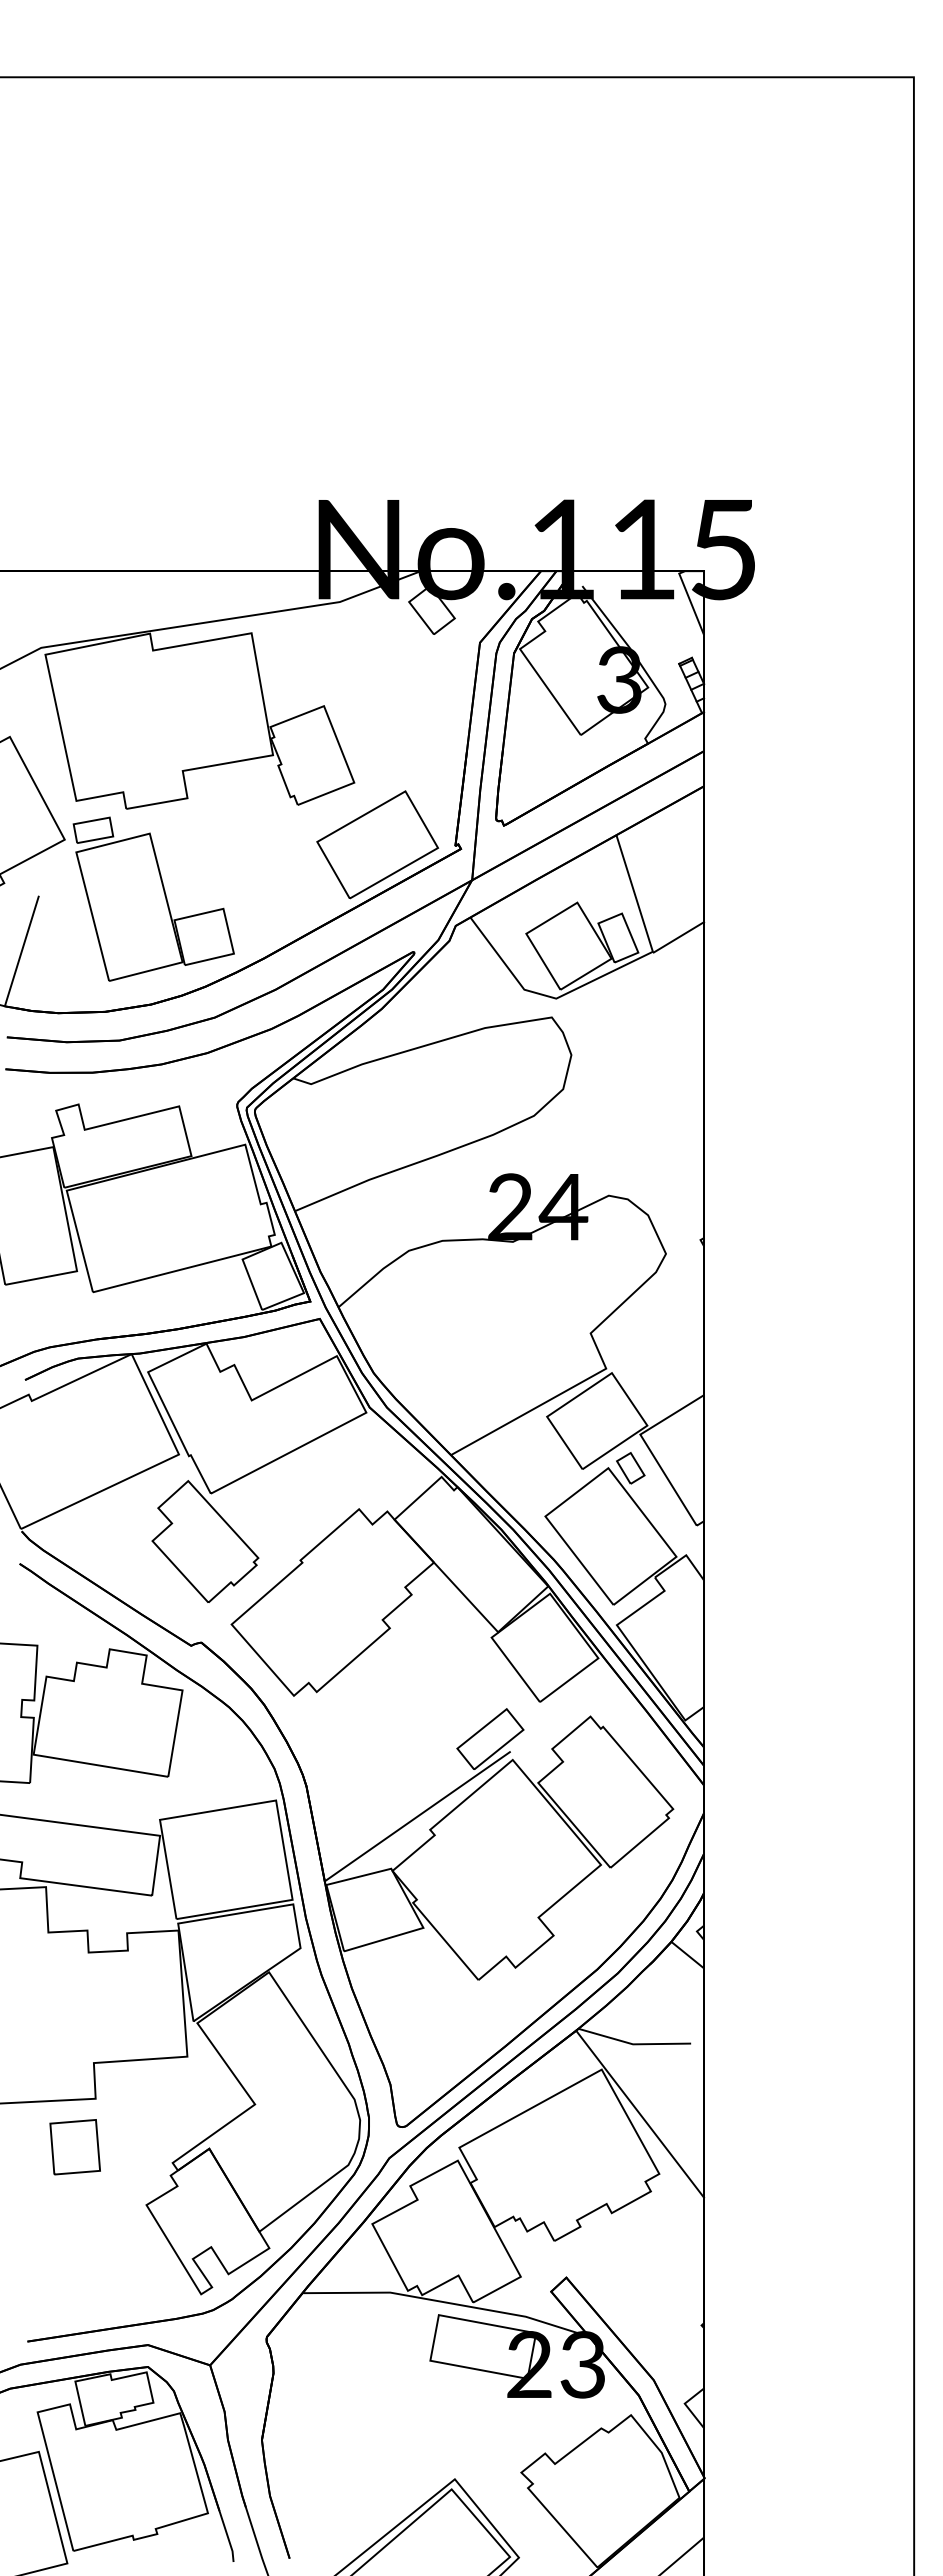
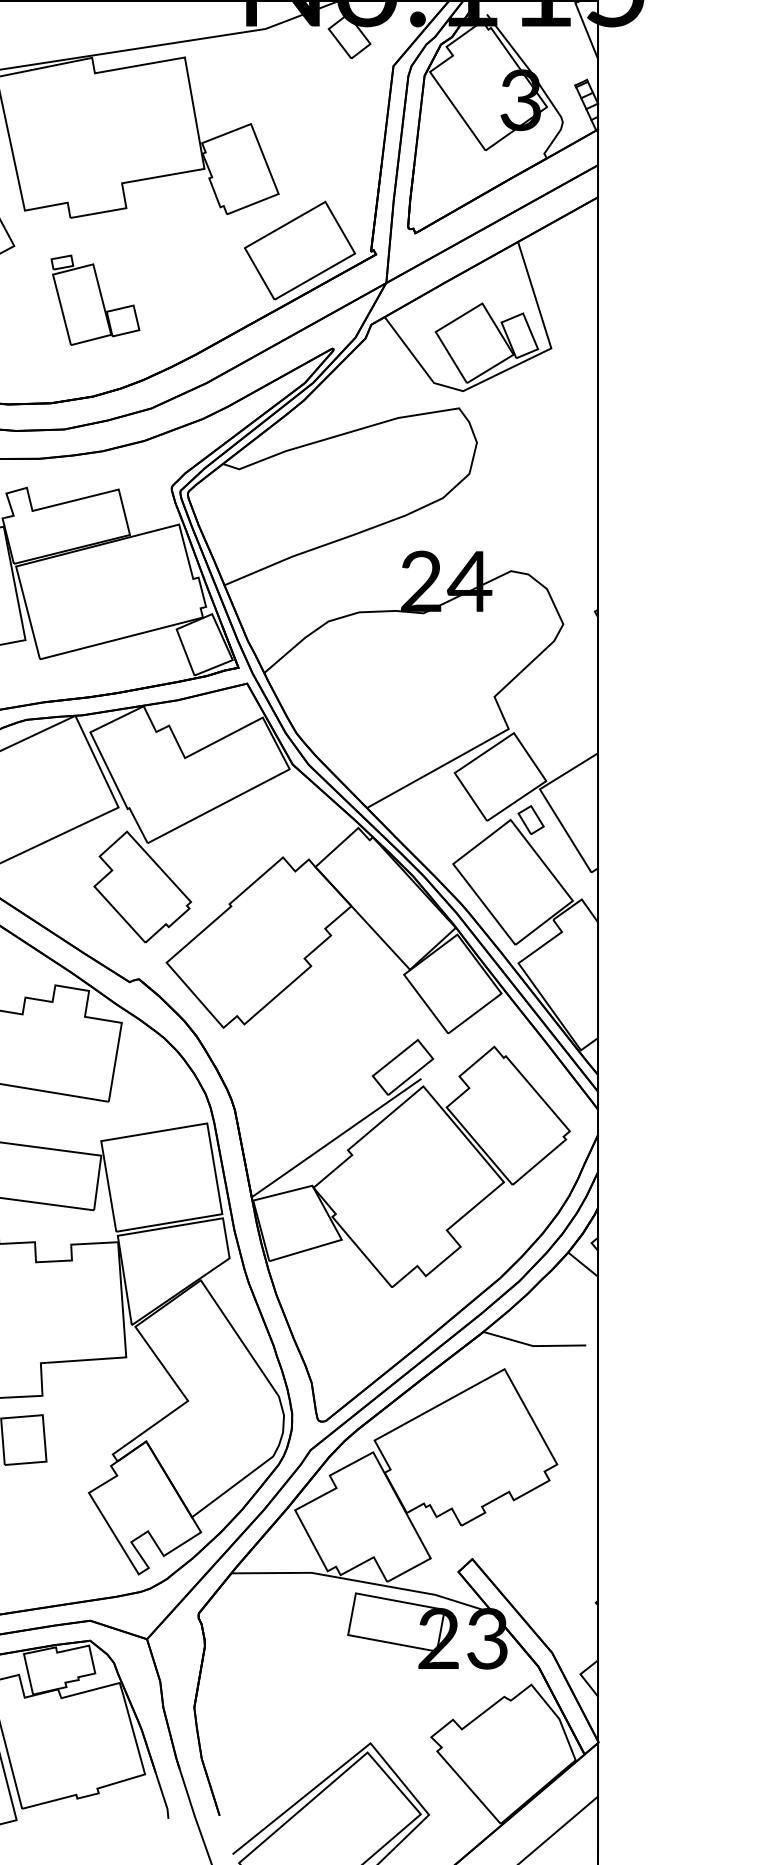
part: (153, 898) -> (95, 299), size x0.6
line: (678, 937) -> (574, 335), removed
line: (640, 2113) -> (540, 1409), removed

